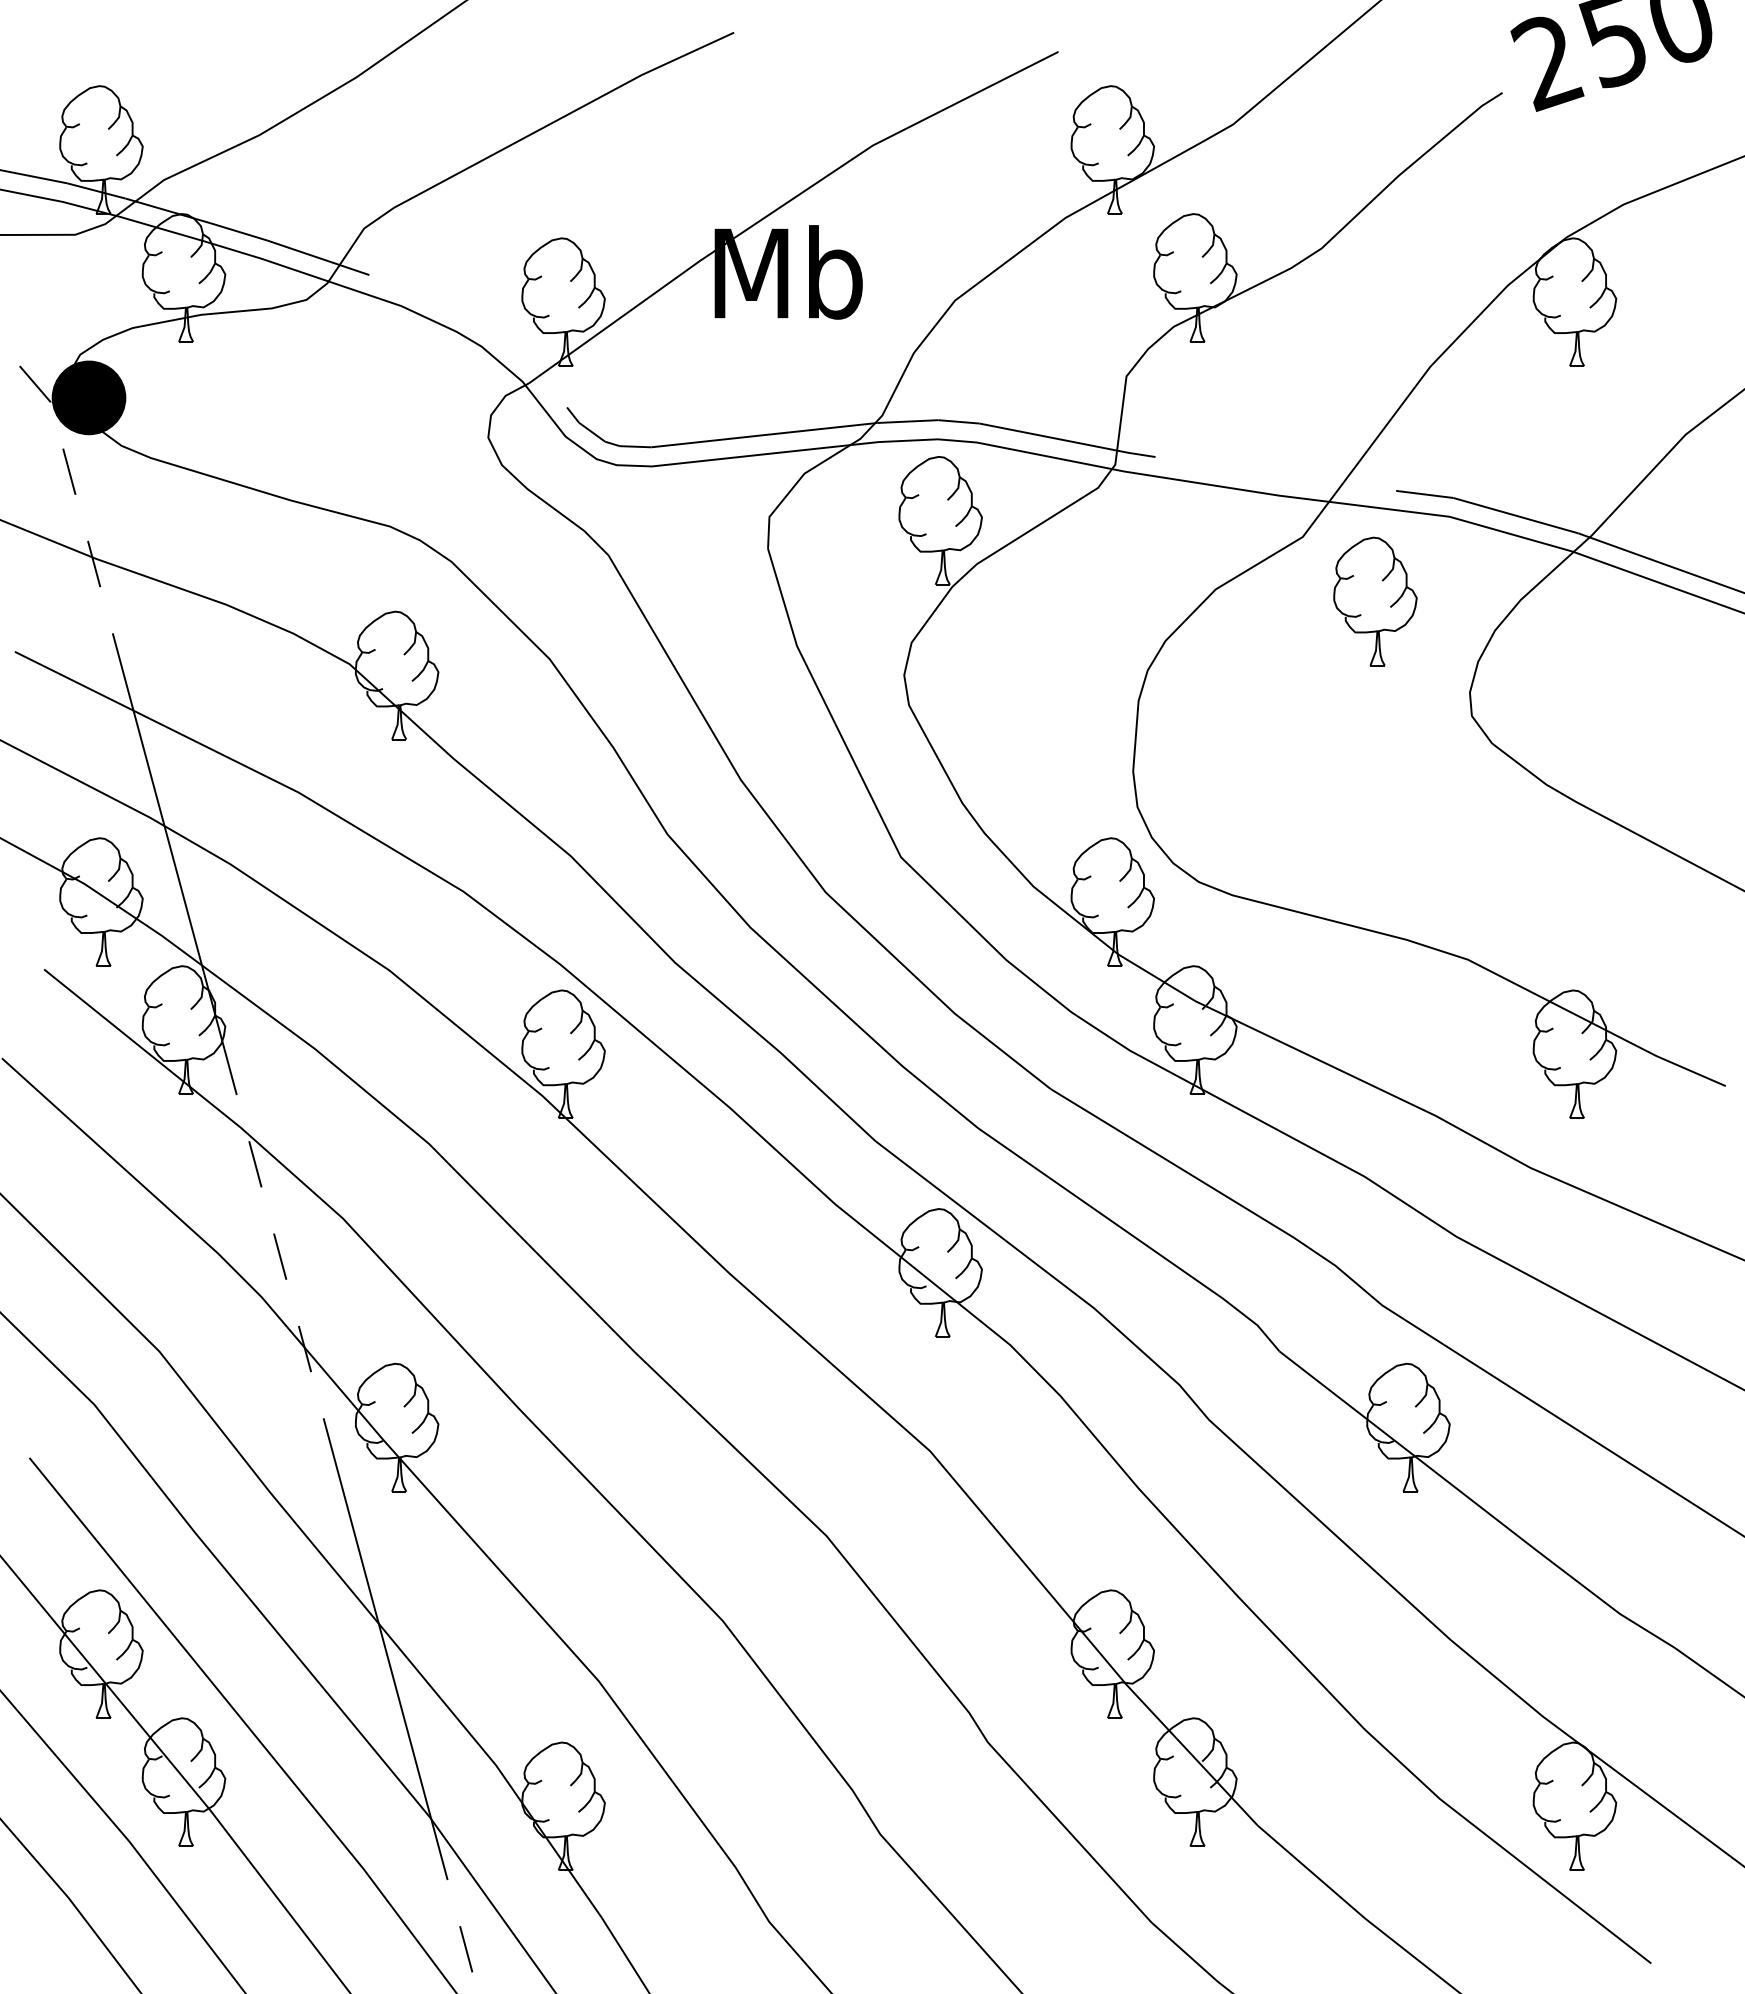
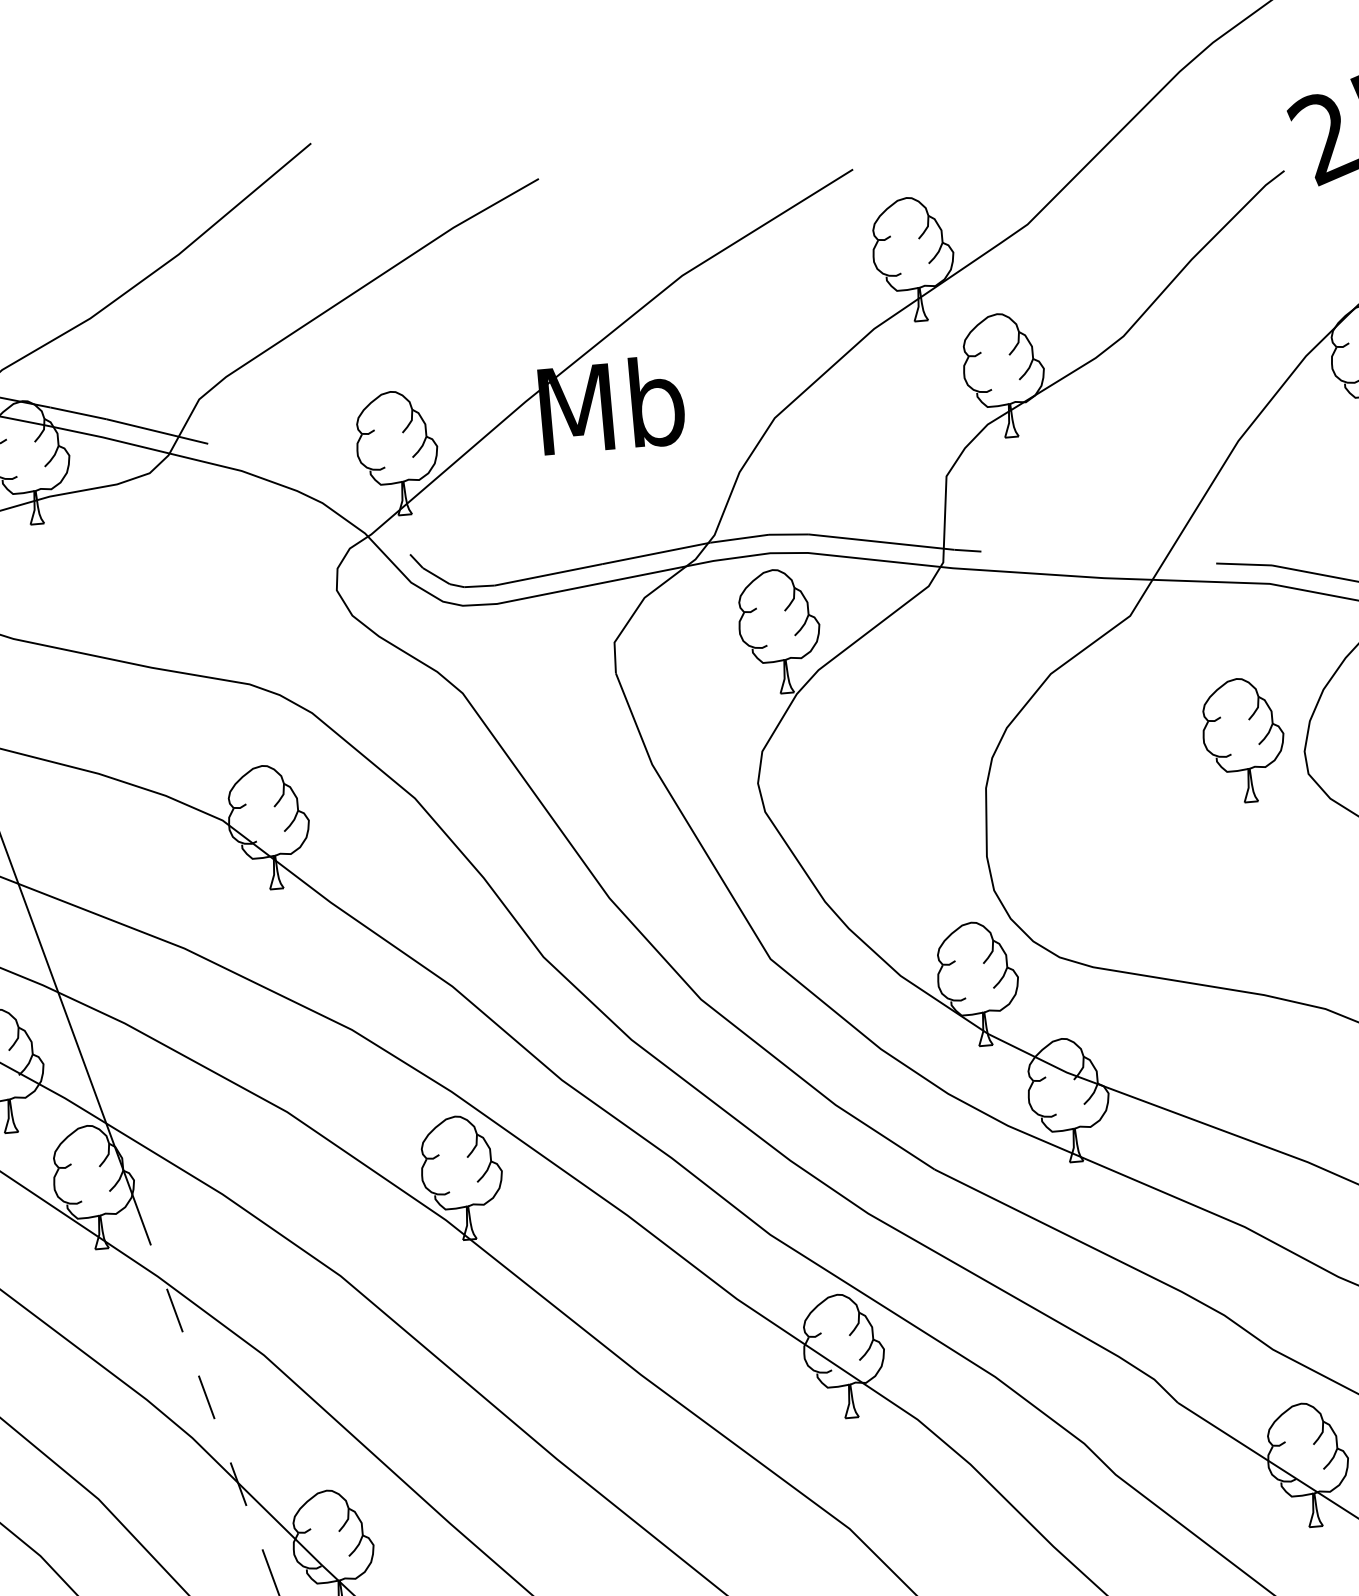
part: (1375, 601) -> (1243, 740), moved

